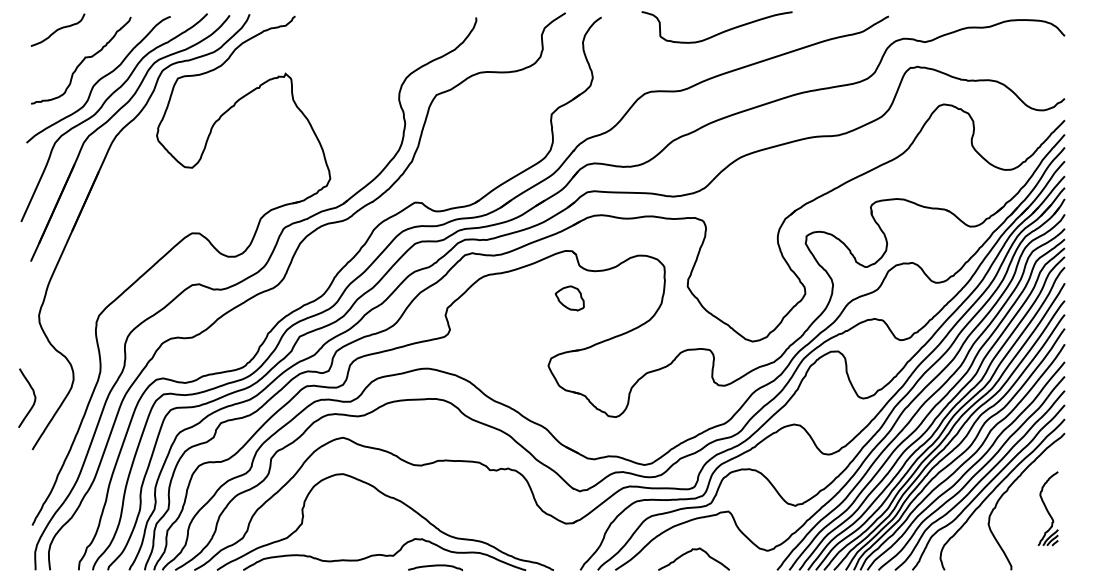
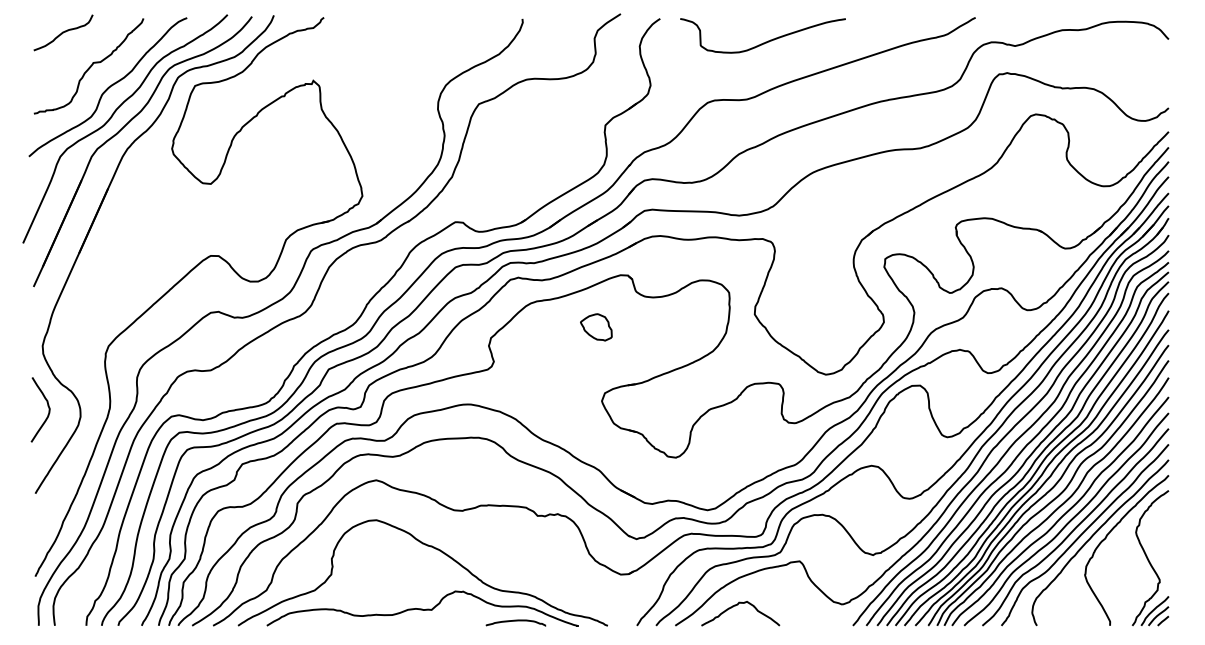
curve: (719, 32) -> (765, 41), moved
part: (569, 298) -> (596, 327), moved
curve: (33, 395) -> (47, 406), moved
part: (1048, 508) -> (1150, 558), size x1.67
curve: (691, 551) -> (737, 605), moved
curve: (435, 566) -> (515, 621), moved

